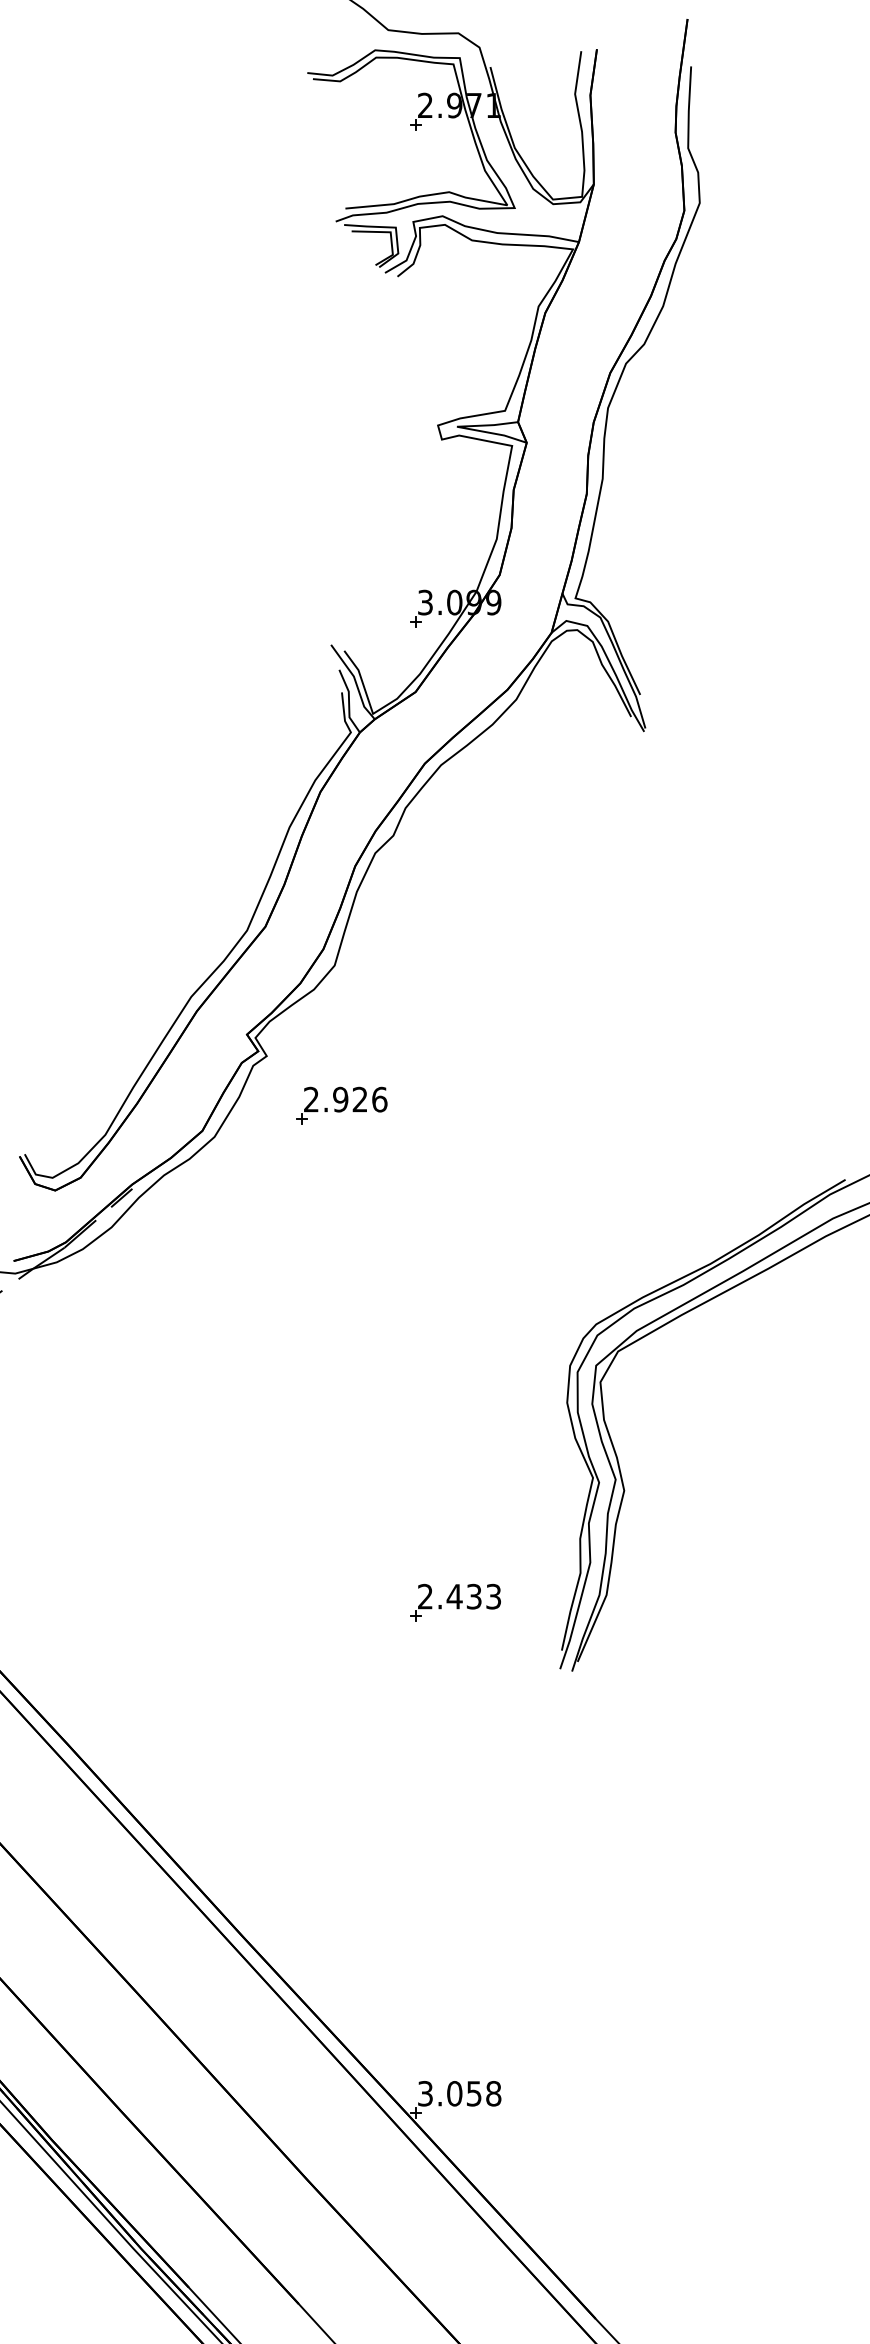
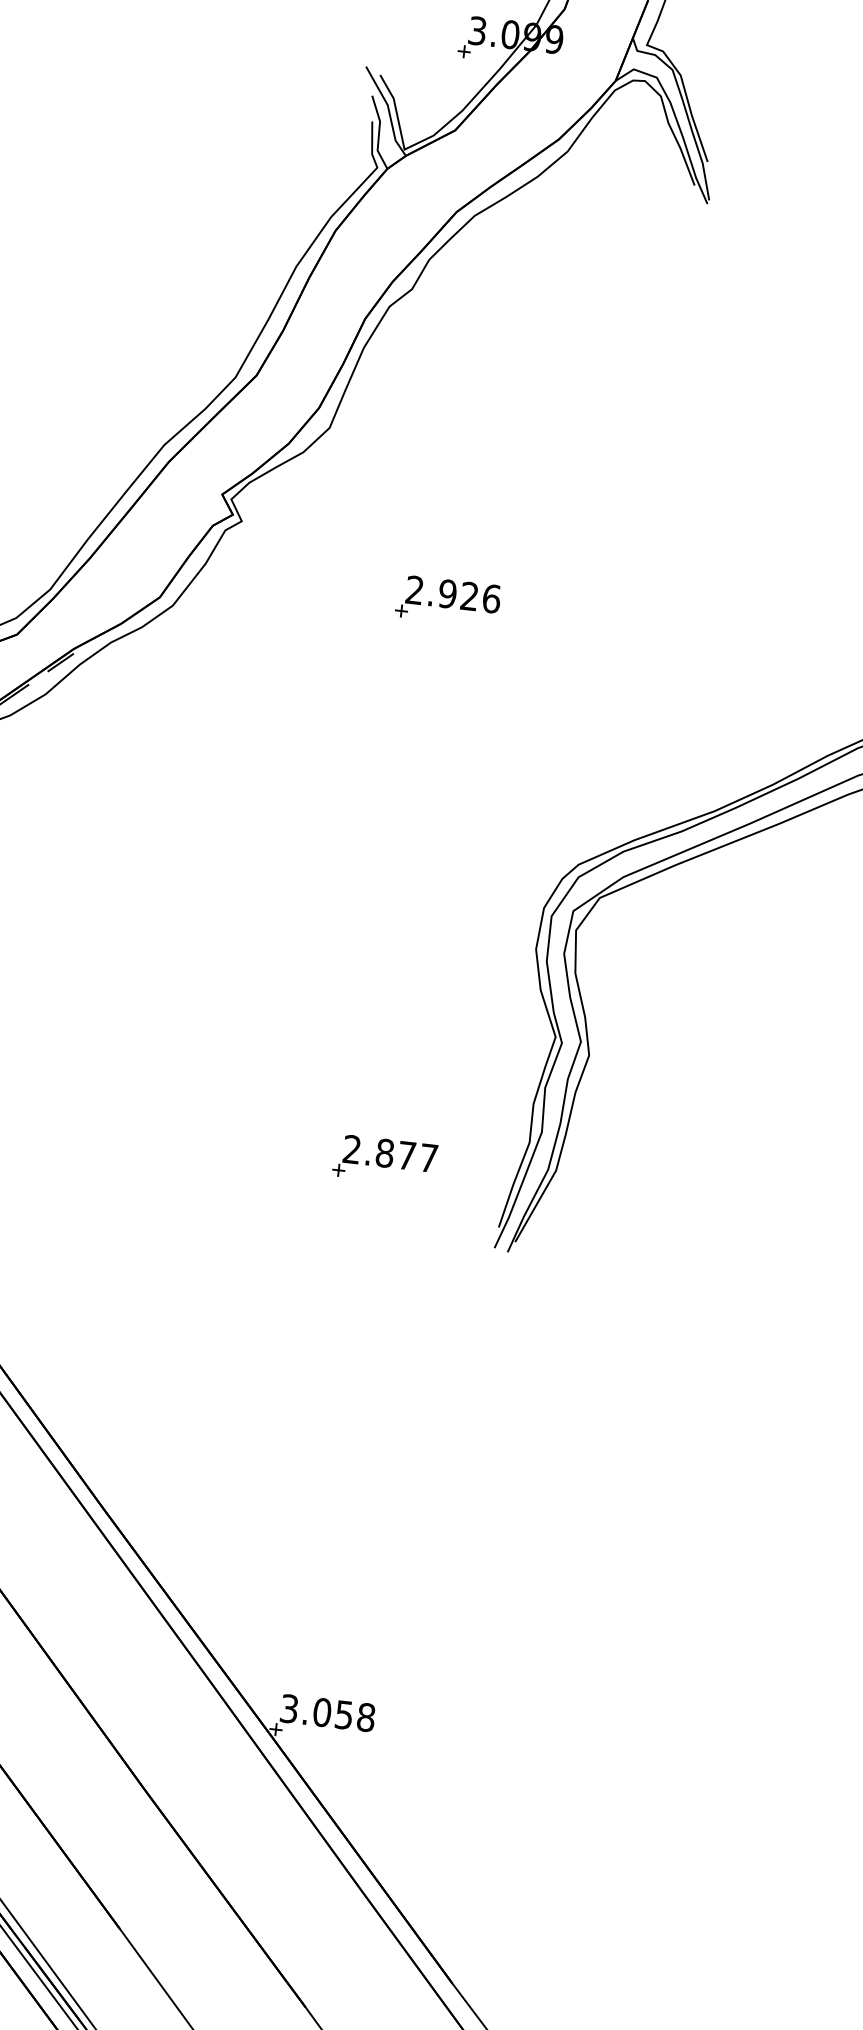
part: (341, 1105) -> (447, 600), moved
text: (473, 1596) -> (406, 1155), 2.433 -> 2.877

